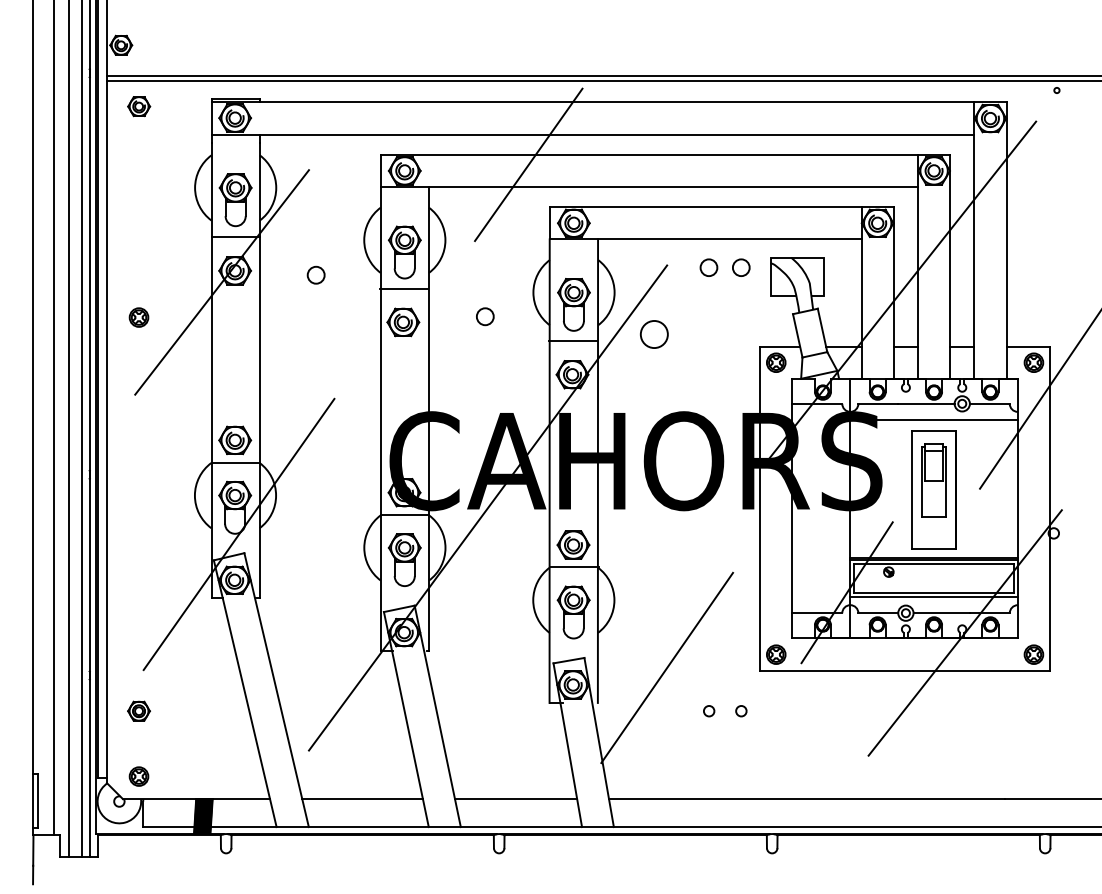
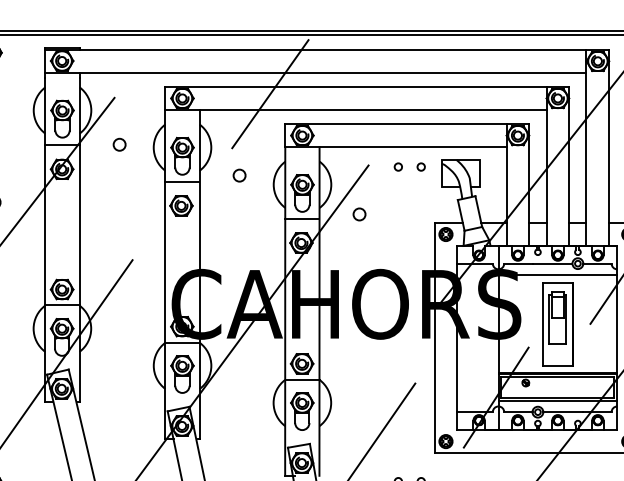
circle: (709, 267) -> (398, 166), size x0.62
circle: (741, 267) -> (421, 166), size x0.62
circle: (315, 274) -> (119, 144), moved
circle: (485, 316) -> (239, 175), moved
circle: (654, 334) -> (359, 214), size x0.62

